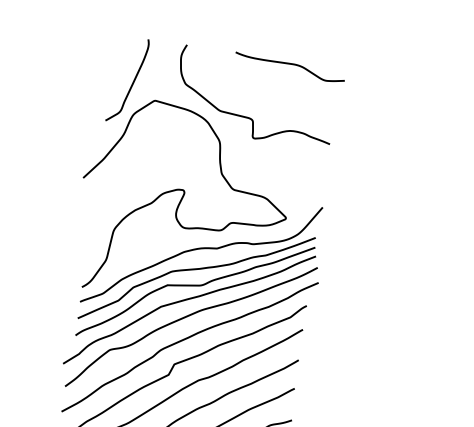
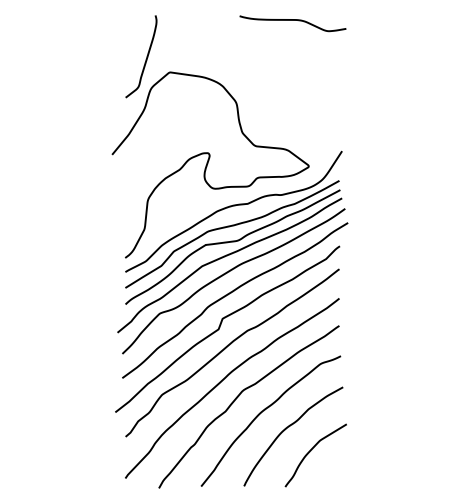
curve: (249, 117) -> (261, 75), removed

